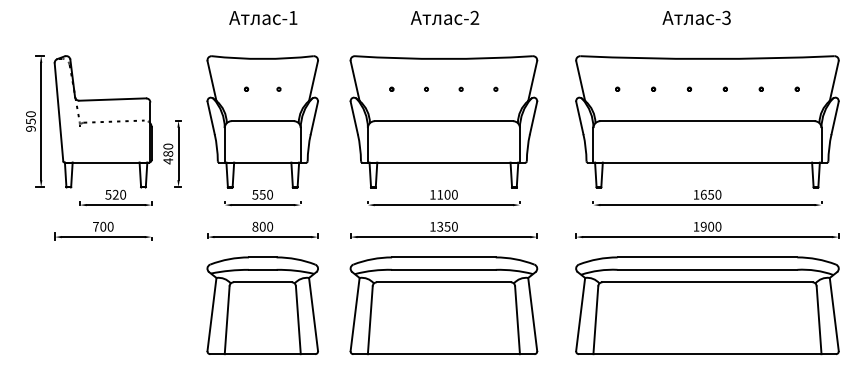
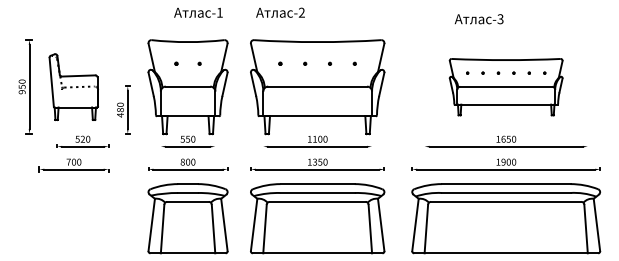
text: (263, 17) -> (198, 12), moved
text: (444, 17) -> (280, 12), moved
text: (696, 17) -> (479, 18), moved
part: (102, 121) -> (73, 86), size x0.7
part: (707, 121) -> (506, 86), size x0.6

